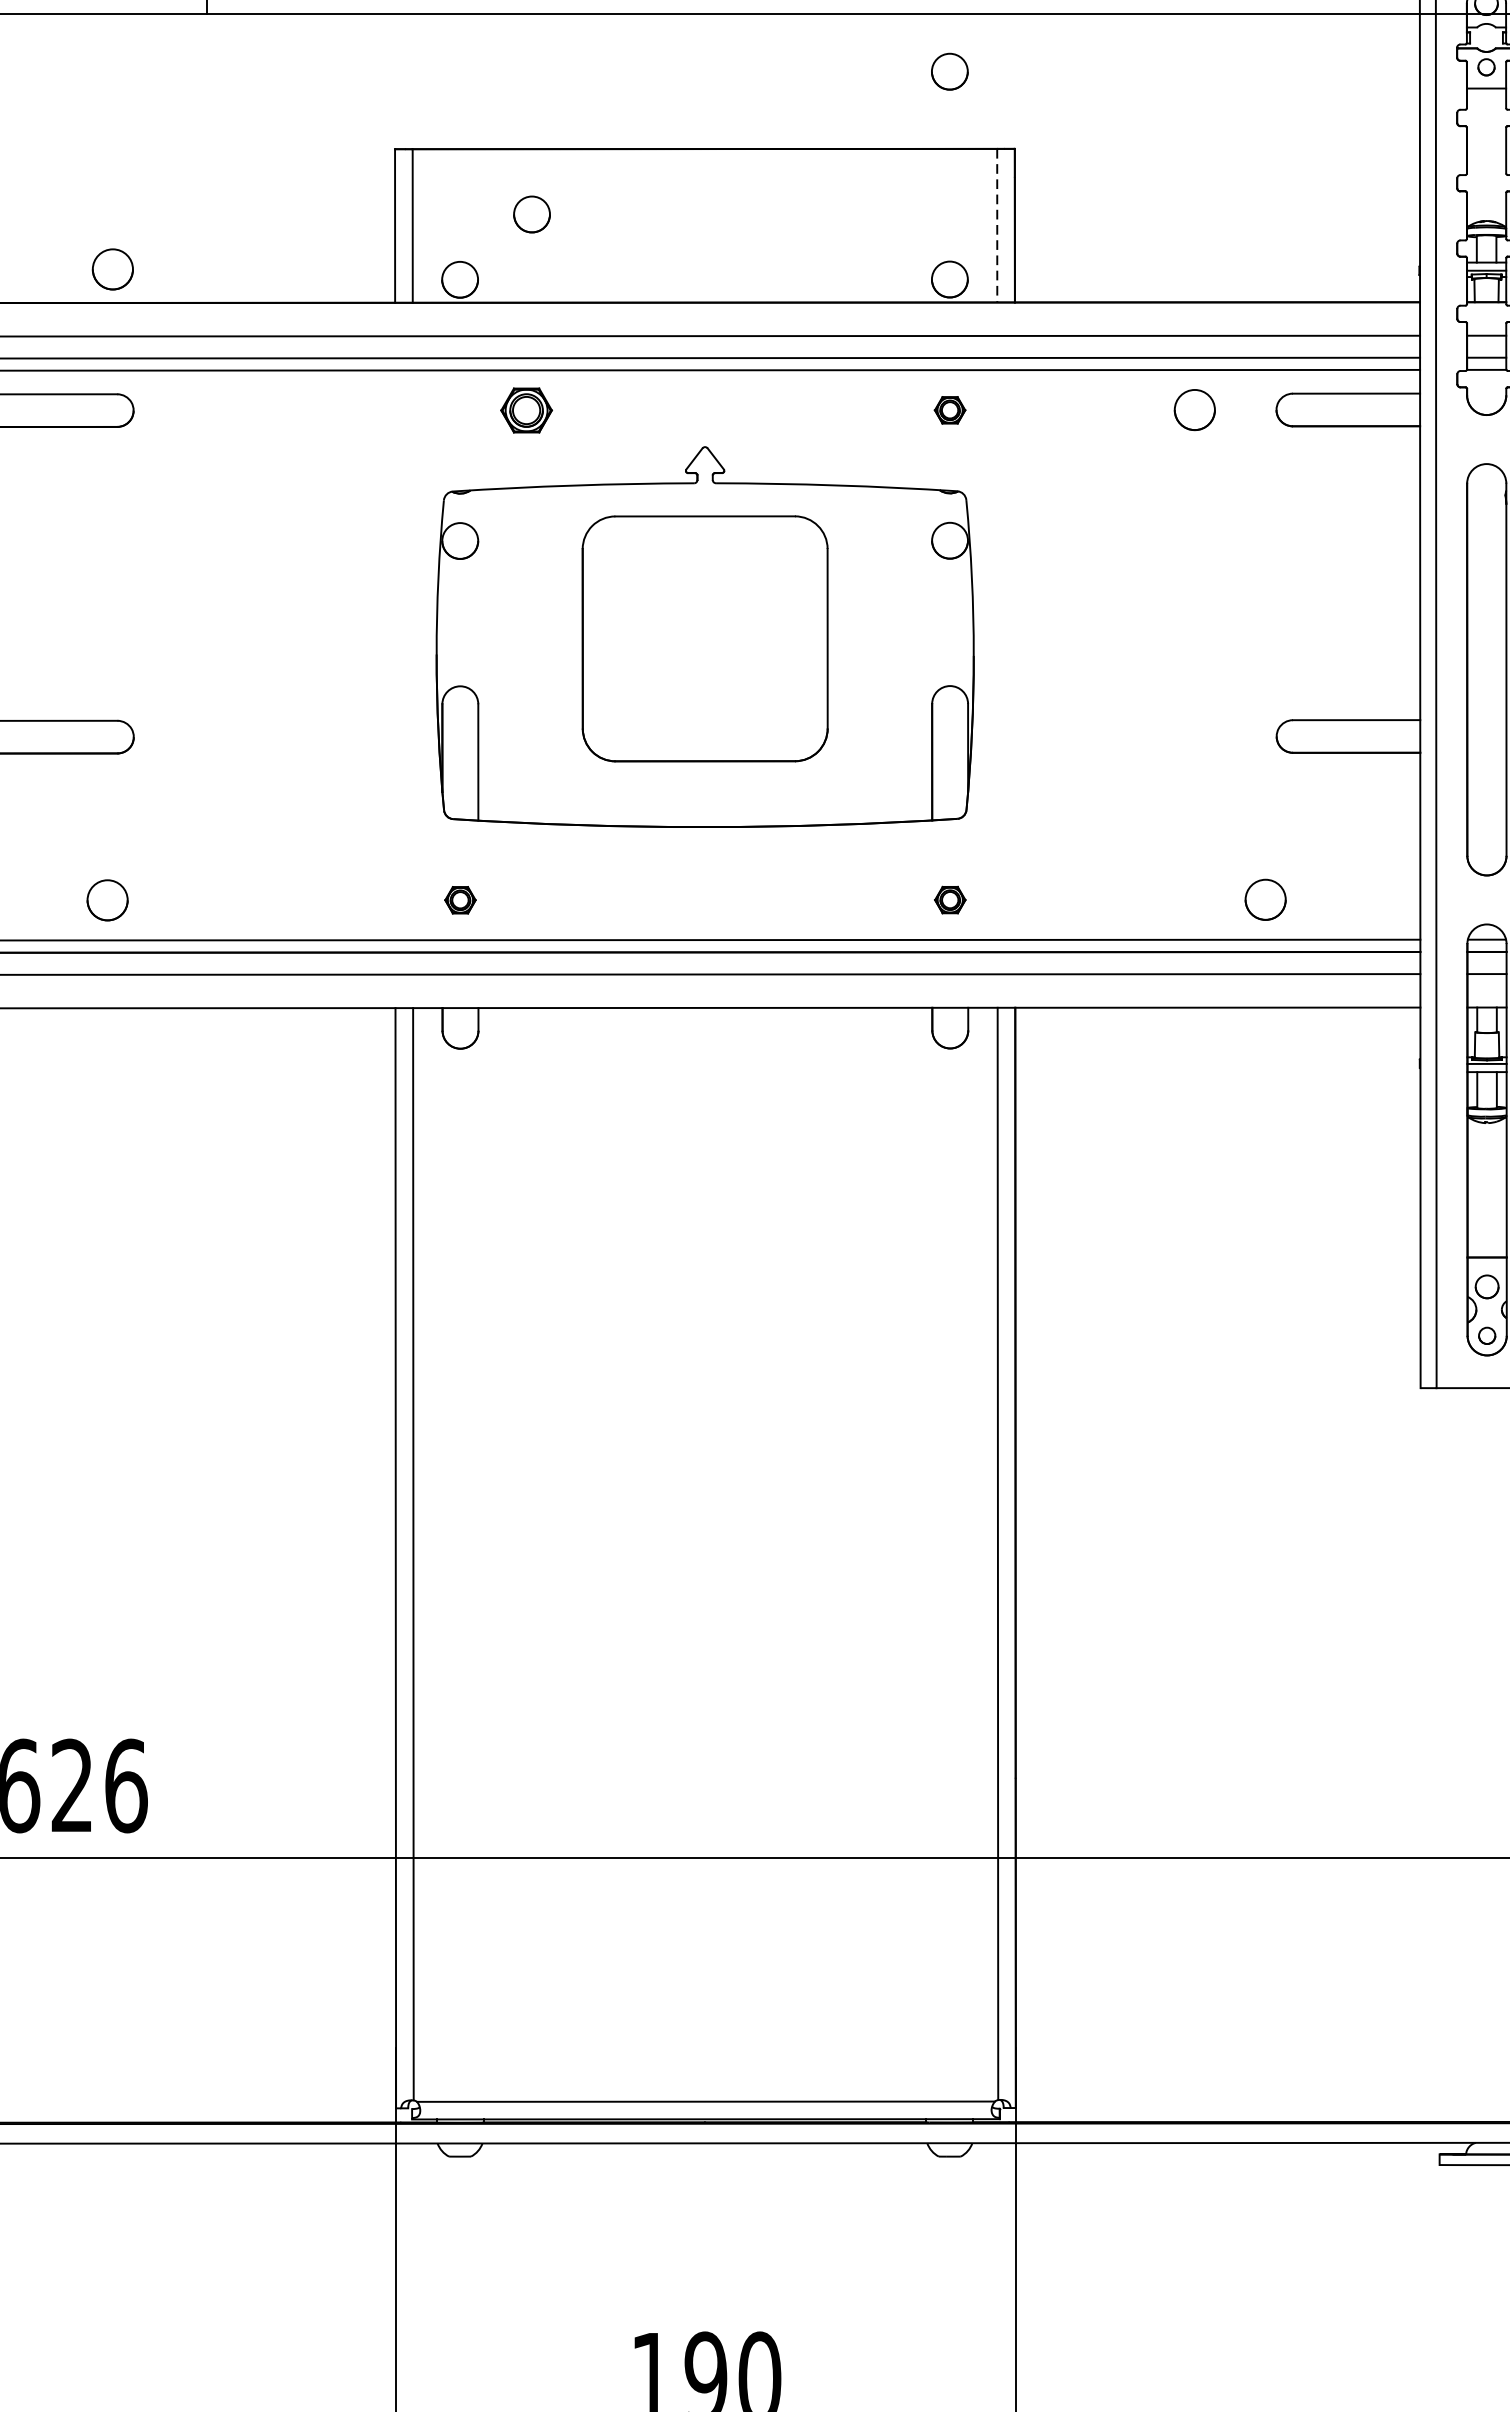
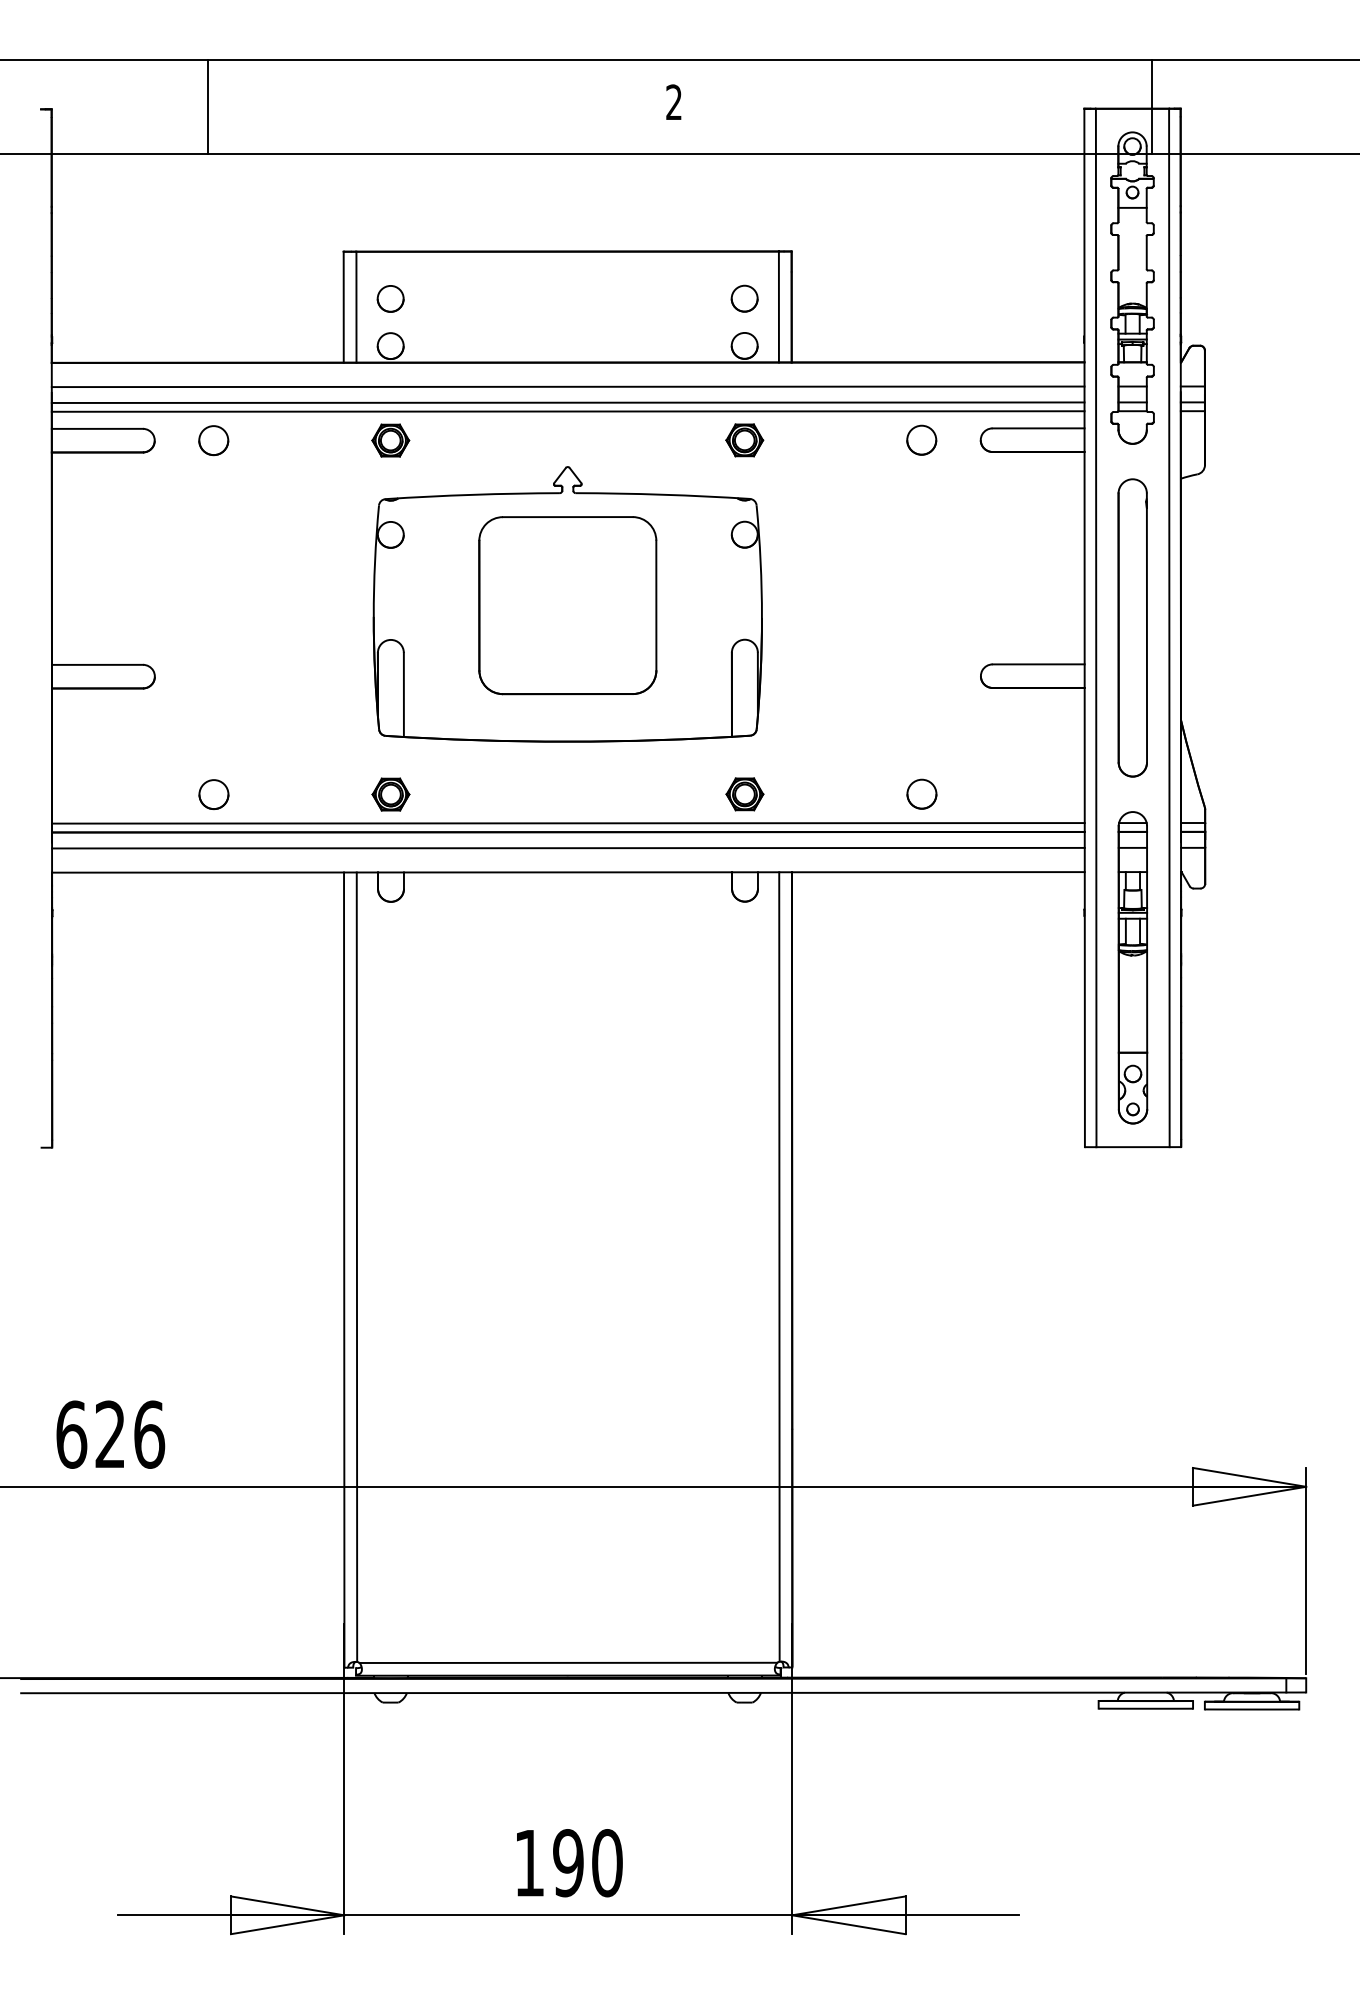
part: (949, 71) -> (744, 298), moved
part: (531, 213) -> (390, 298), moved
line: (996, 226) -> (778, 307), dashed -> solid
circle: (112, 269) -> (213, 440), moved
part: (526, 410) -> (390, 440), moved
part: (949, 410) -> (744, 440), size x1.67
circle: (1265, 898) -> (921, 793), moved
circle: (106, 900) -> (213, 794), moved
part: (459, 900) -> (390, 794), size x1.67
part: (949, 900) -> (744, 794), size x1.67

